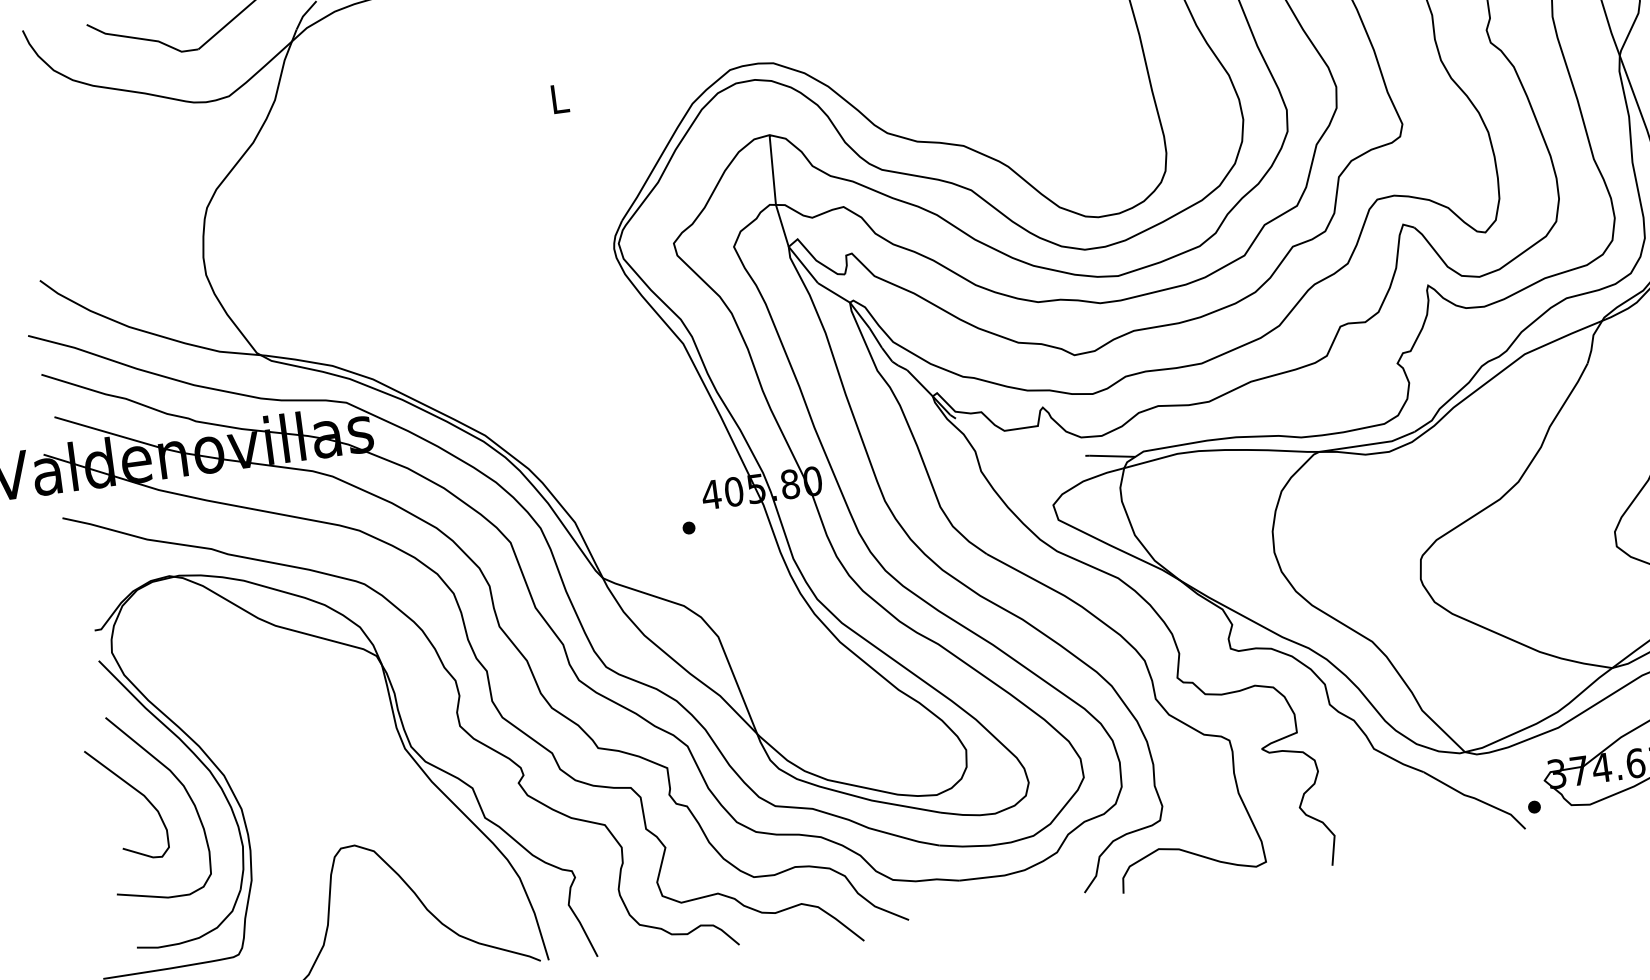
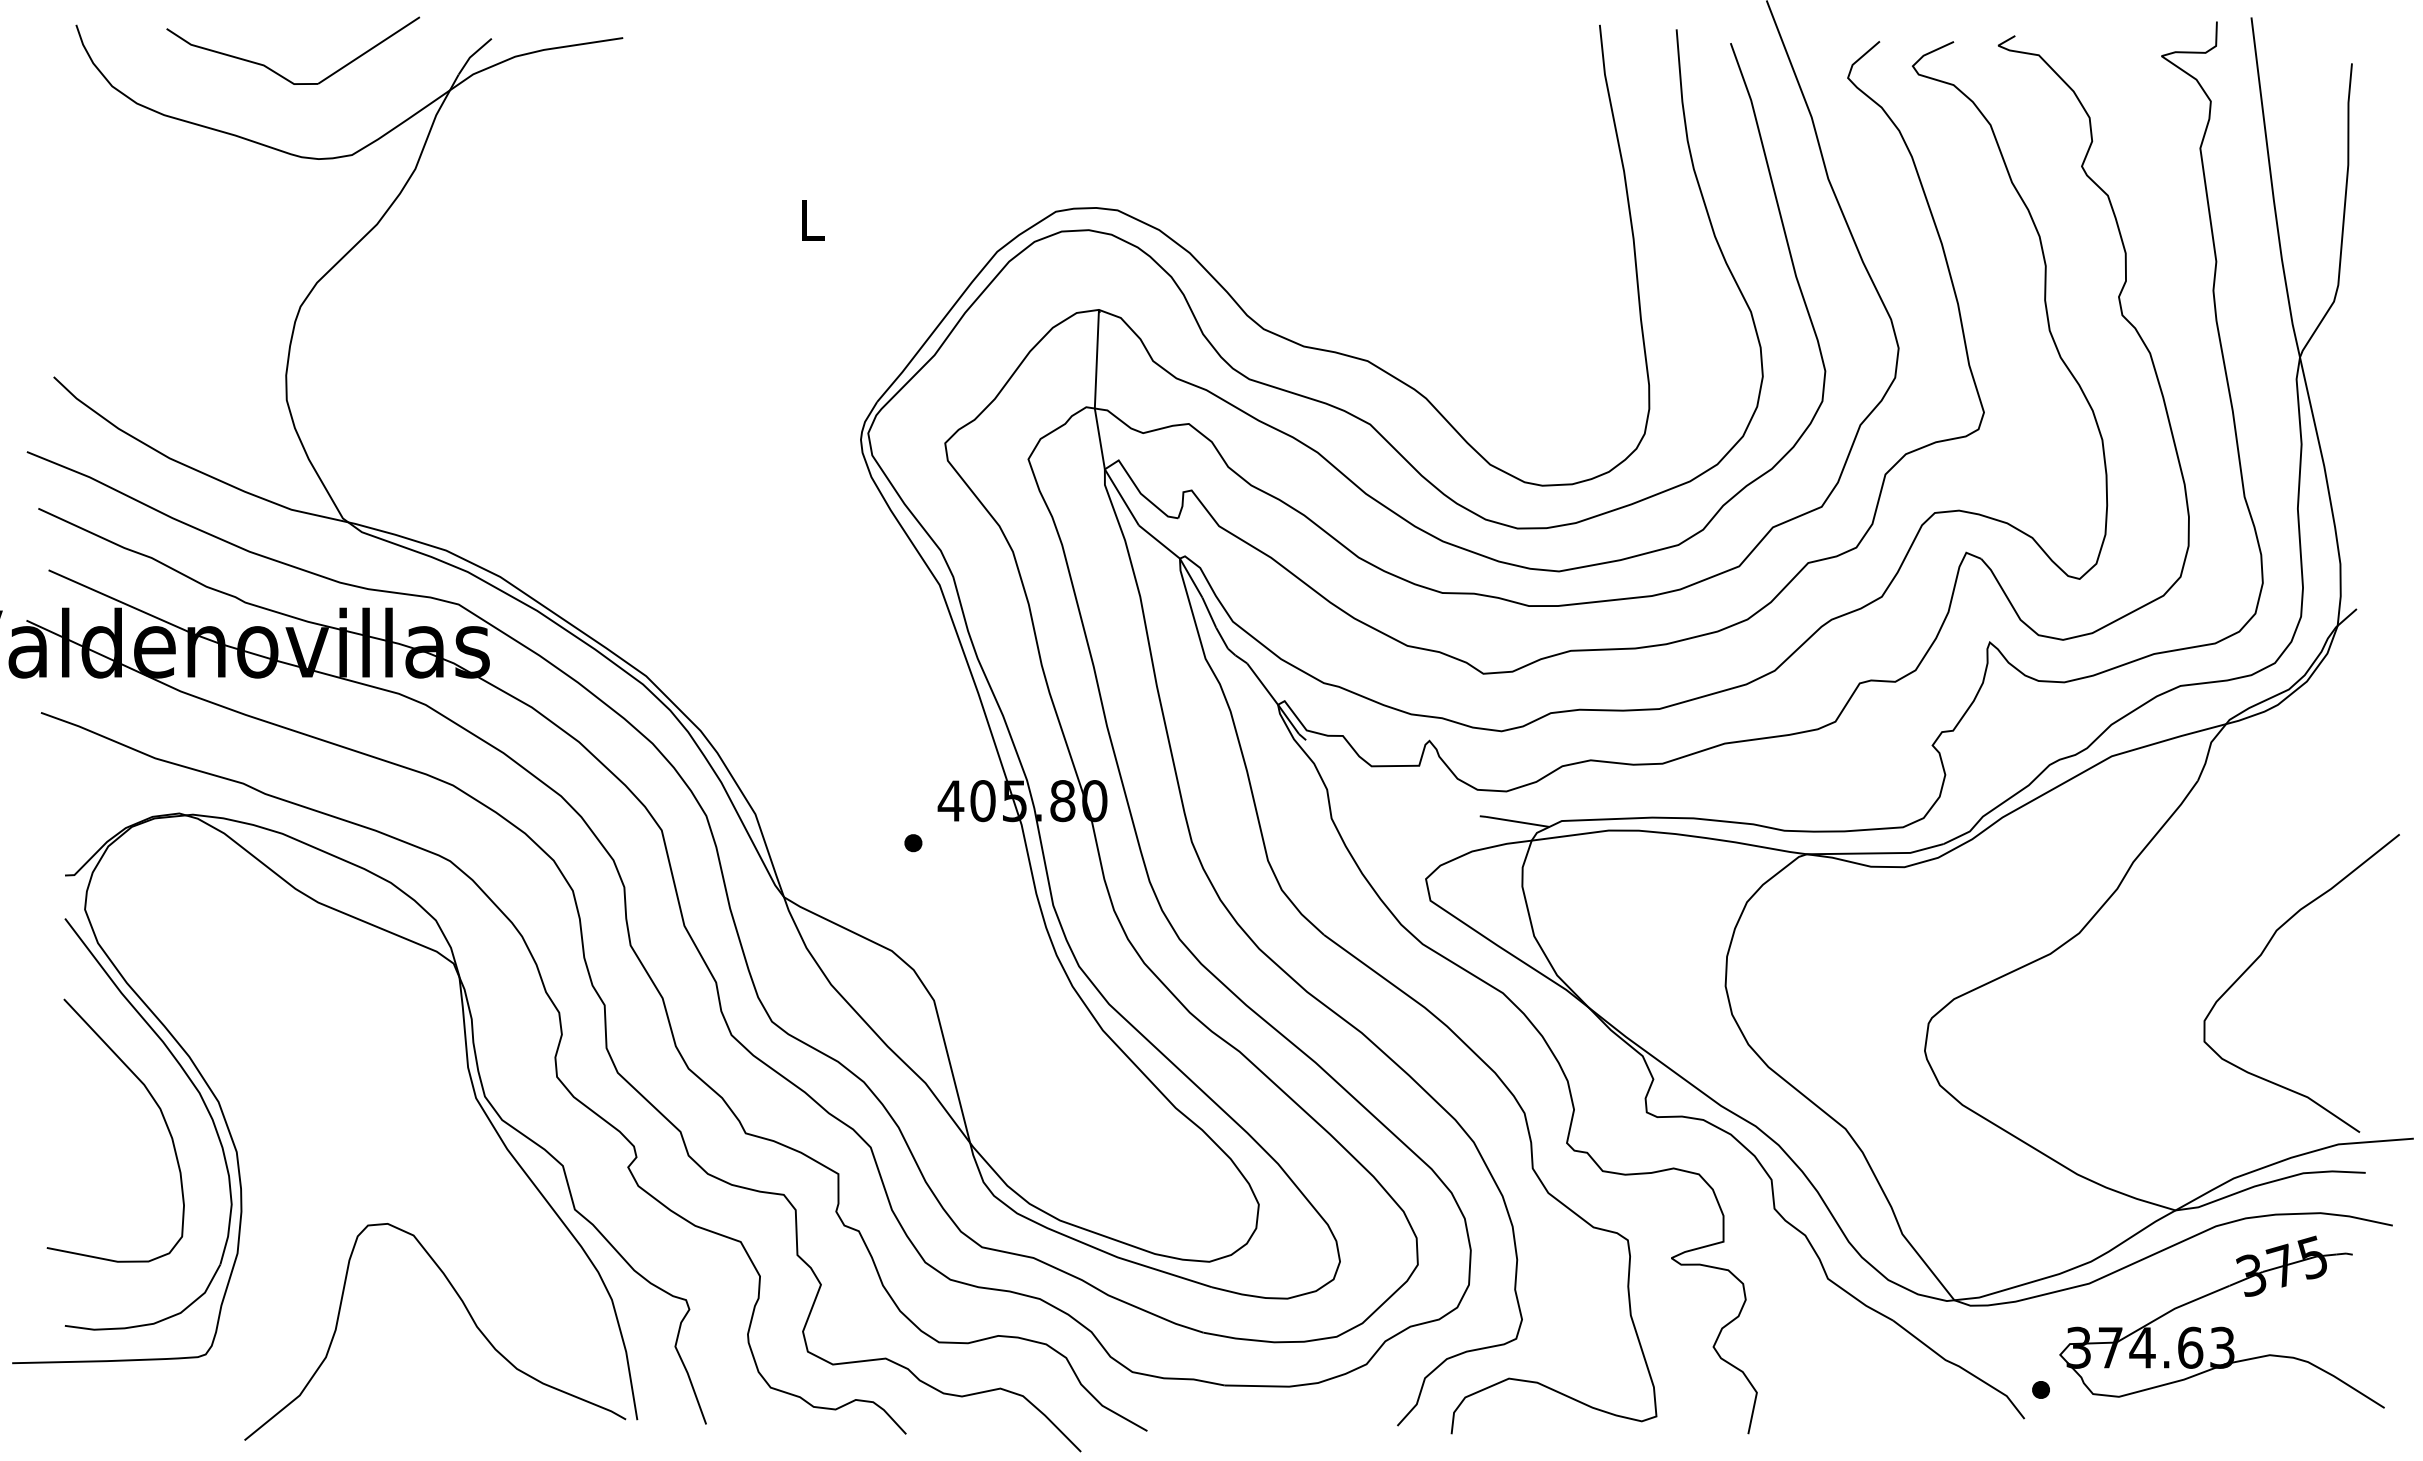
curve: (136, 791) -> (93, 1107), removed

